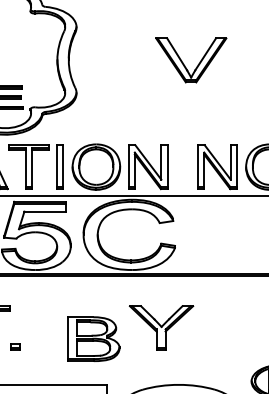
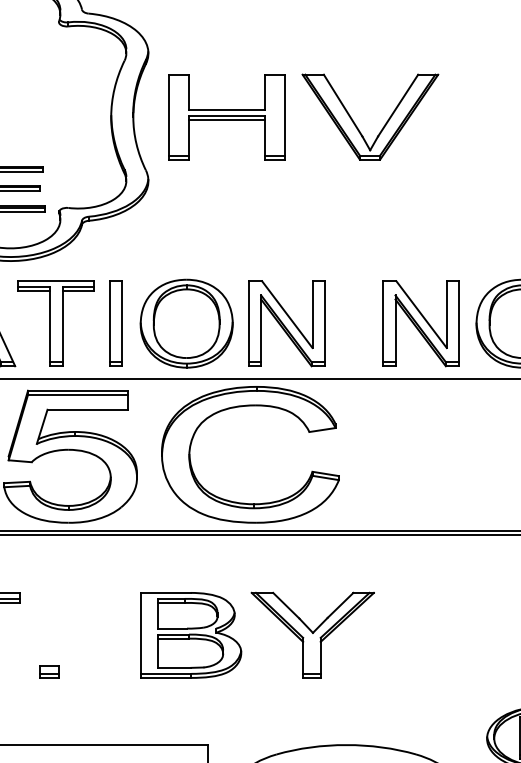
part: (116, 59) -> (225, 115), added
part: (93, 338) -> (190, 634), moved
part: (15, 346) -> (49, 670), moved

